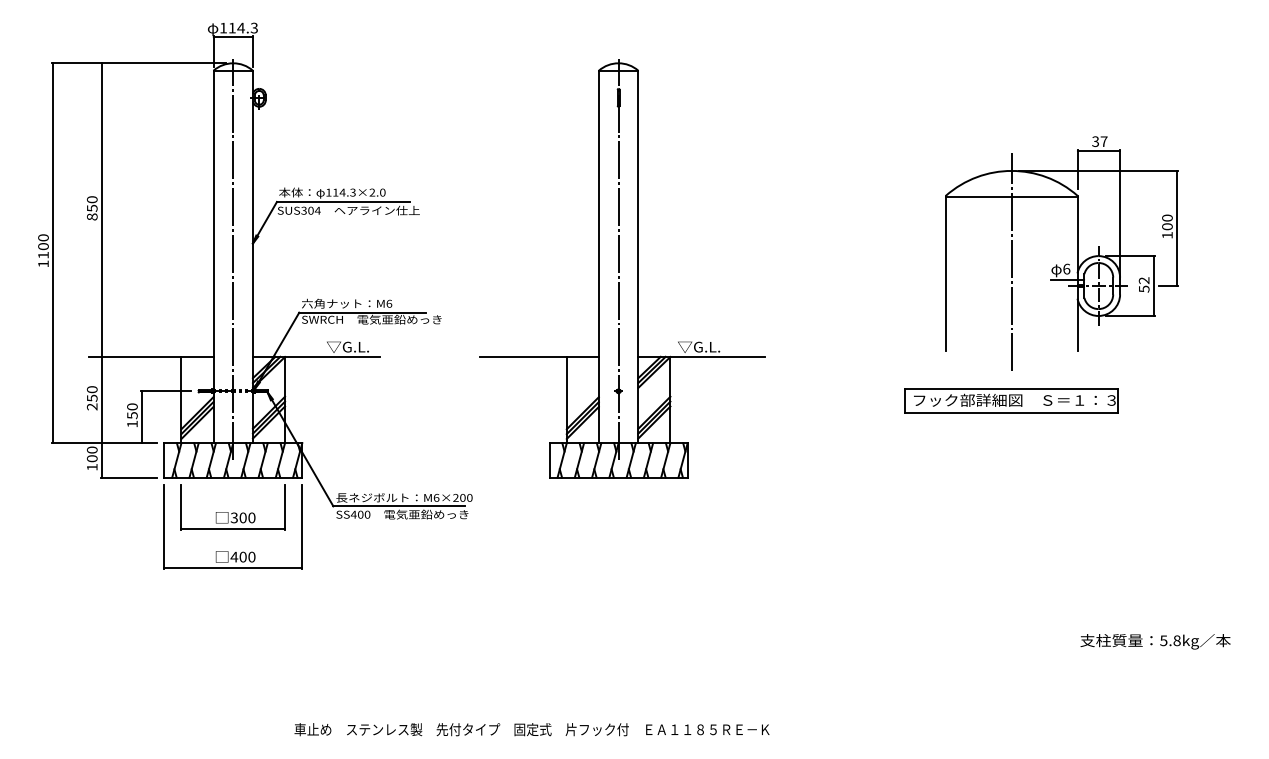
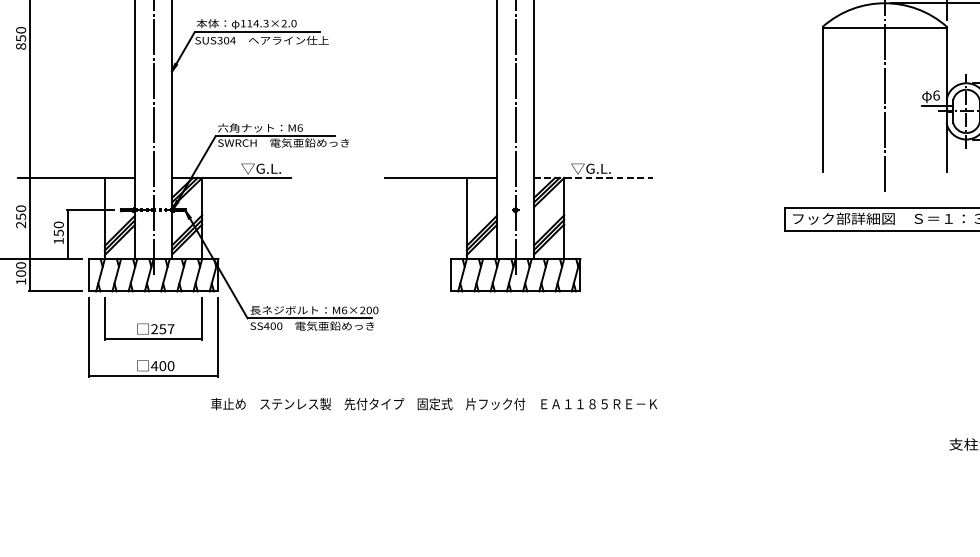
line: (702, 356) -> (594, 177), solid -> dashed
text: (242, 517) -> (162, 328), 300 -> 257
text: (531, 729) -> (433, 403), moved

